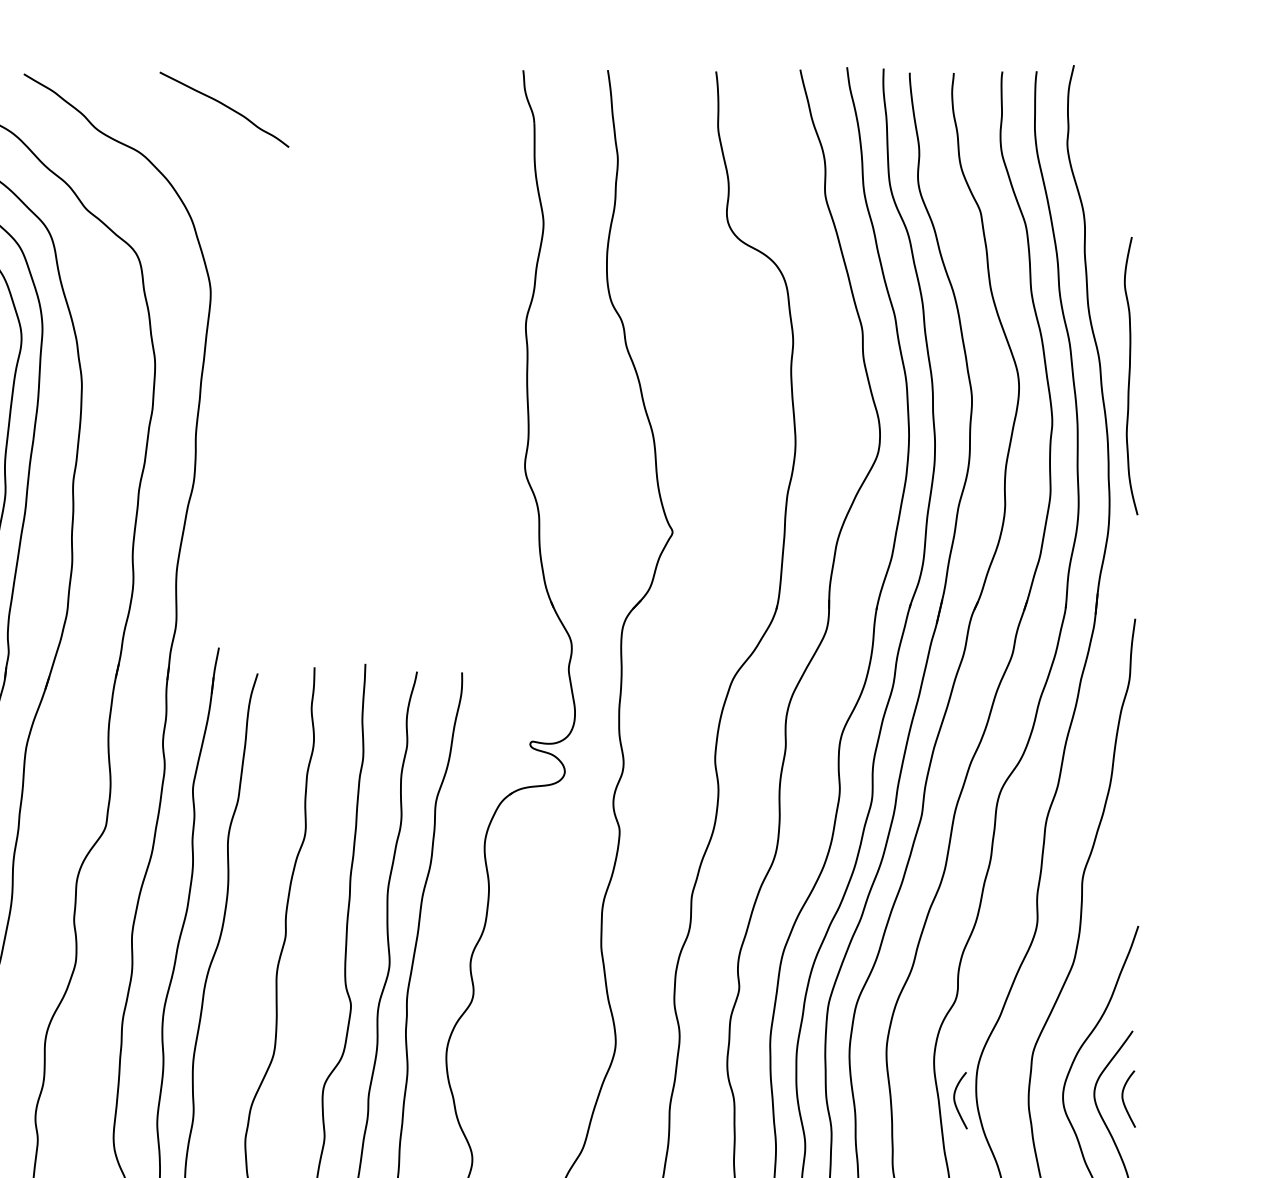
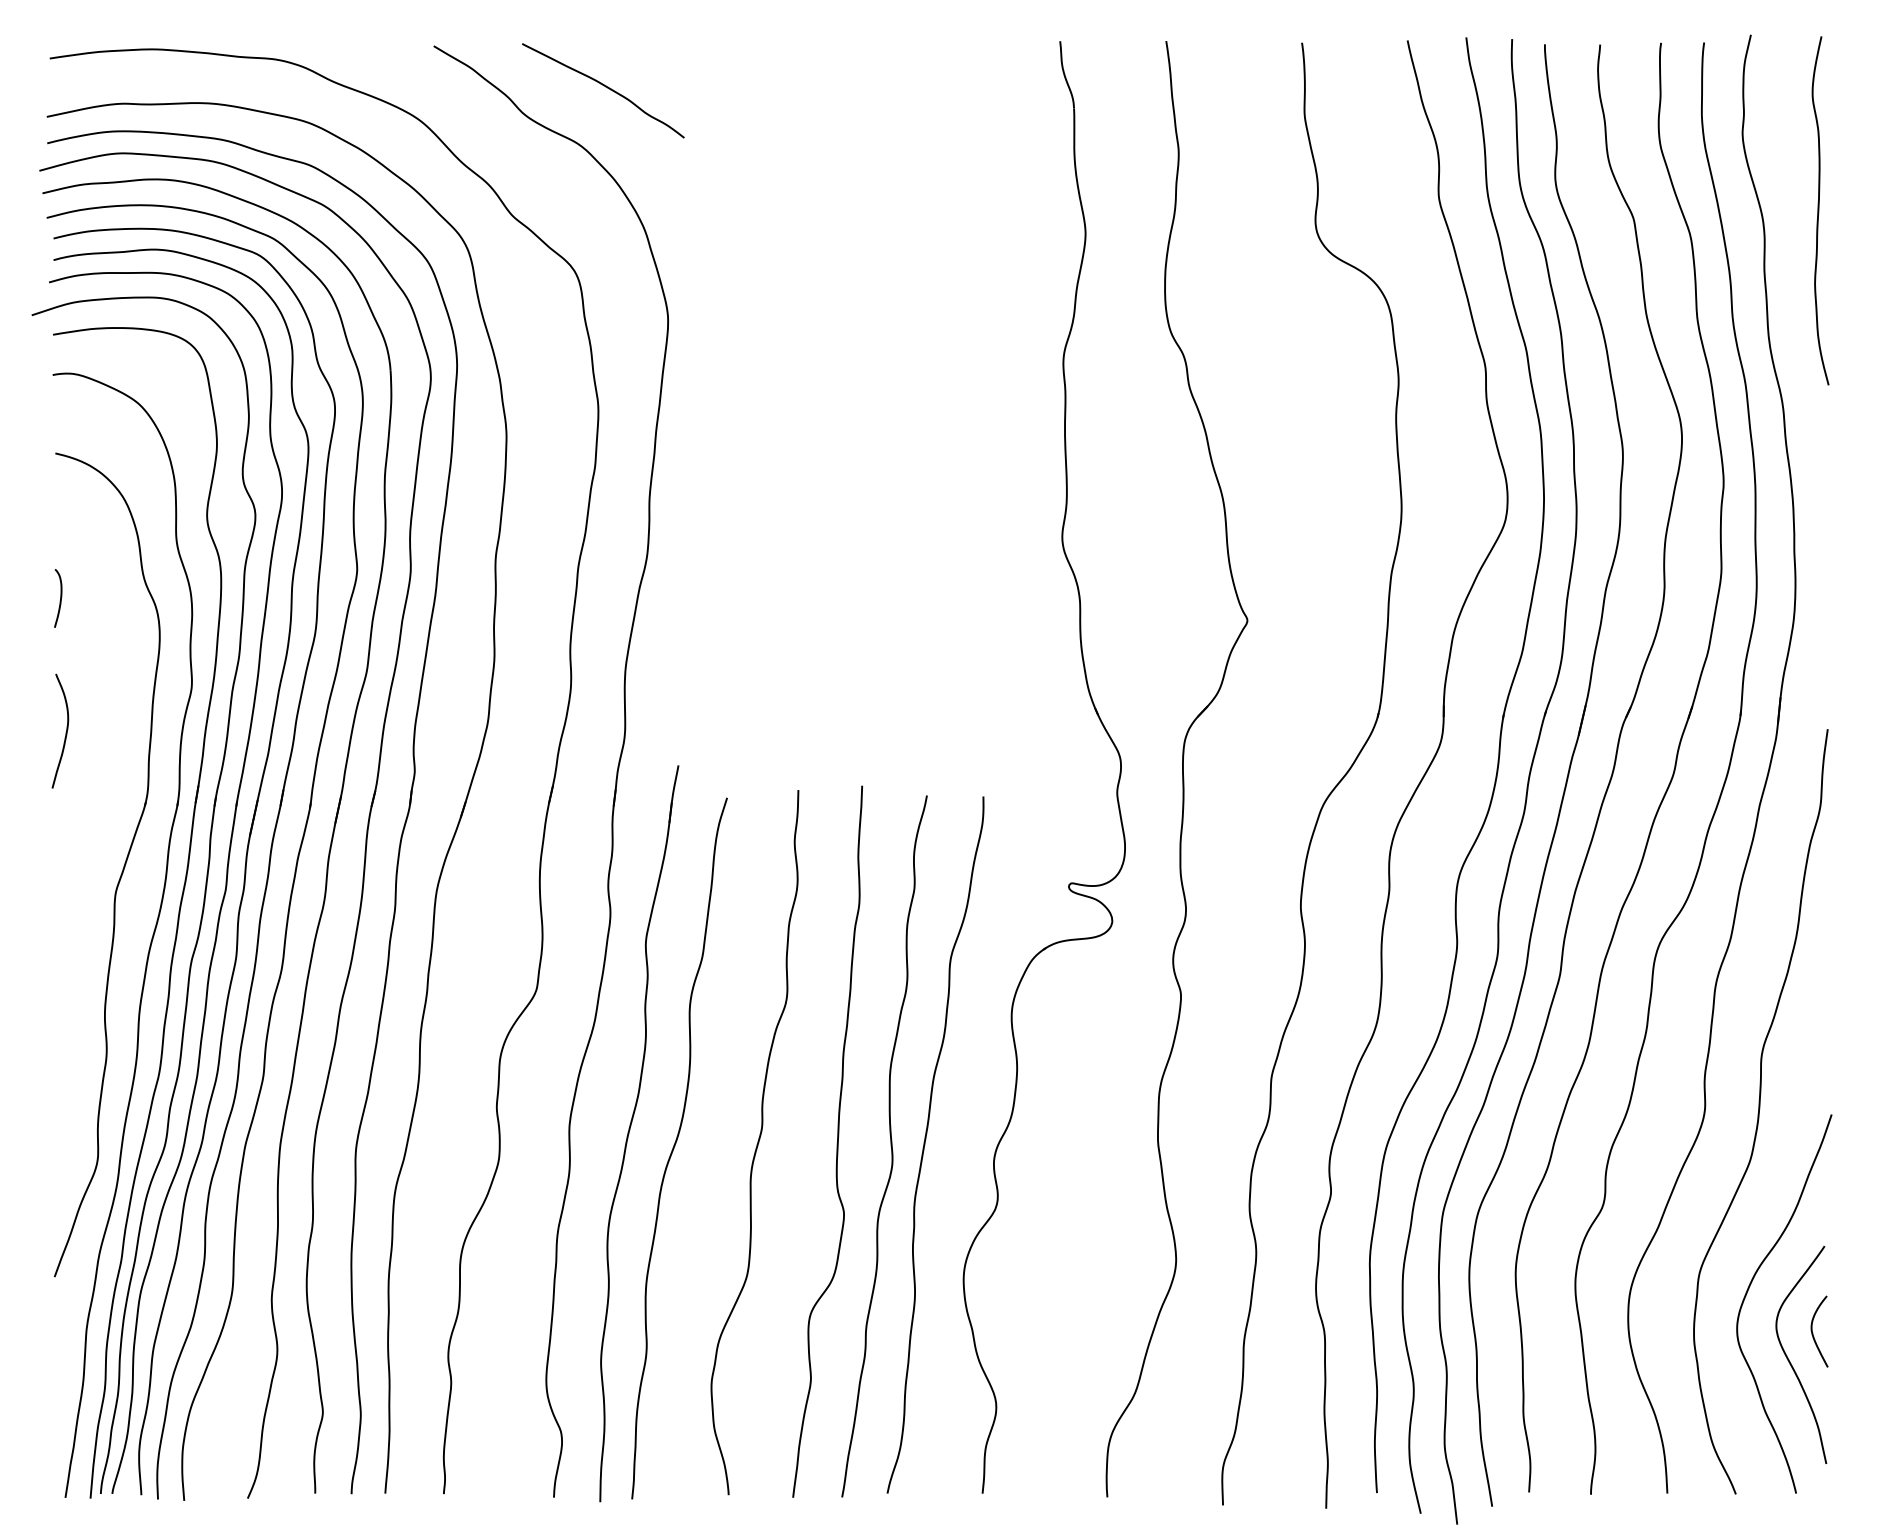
curve: (226, 107) -> (605, 87), moved
curve: (1130, 375) -> (1819, 210), moved
curve: (955, 1102) -> (1602, 1335), removed

